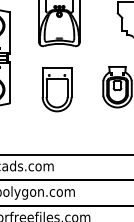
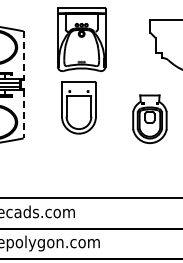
line: (9, 32) -> (23, 55), solid -> dashed
line: (9, 83) -> (23, 114), solid -> dashed
part: (56, 89) -> (78, 107), moved

